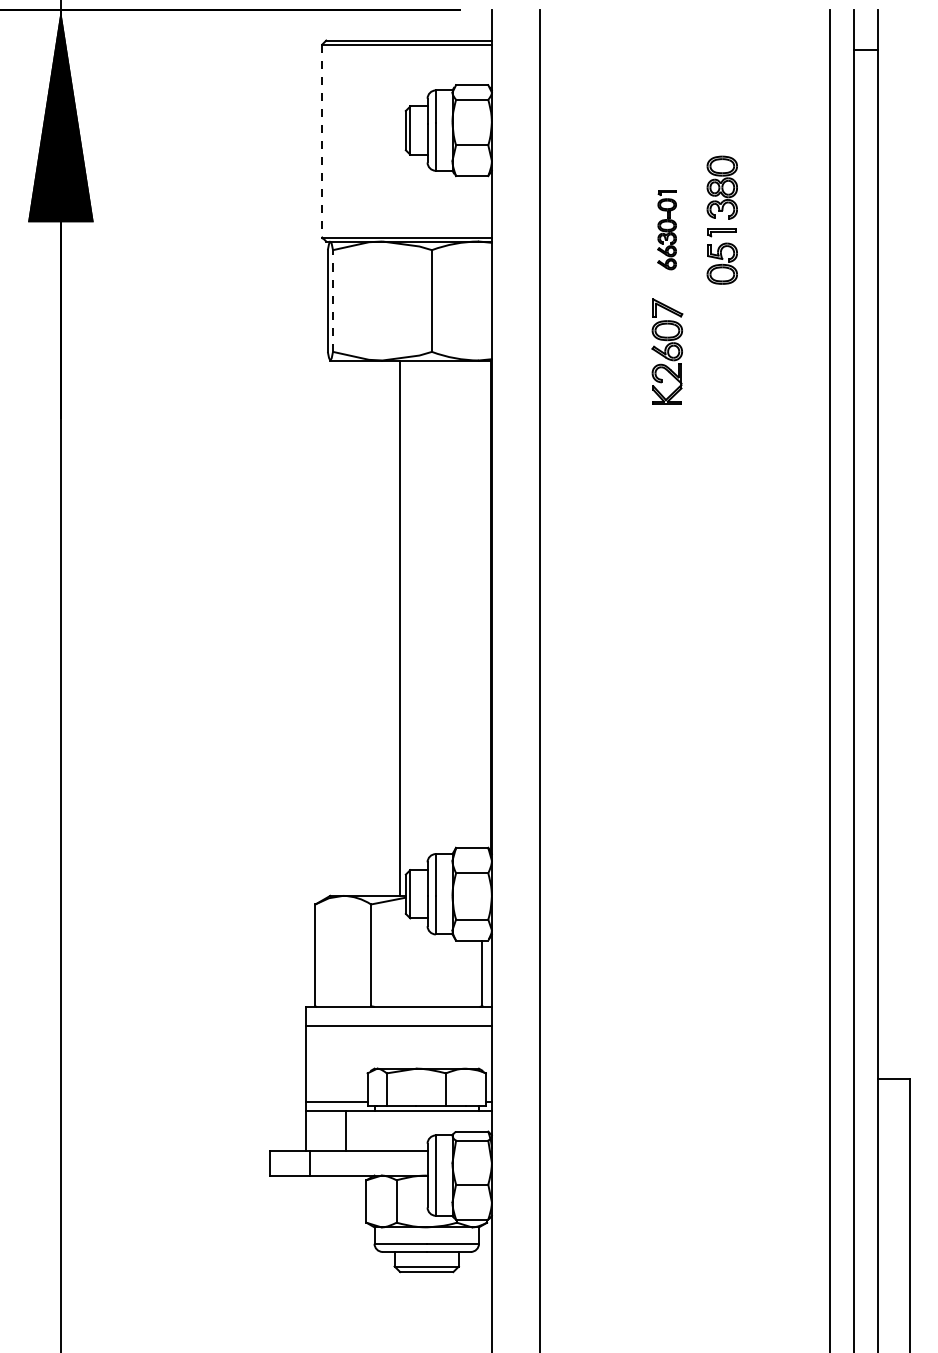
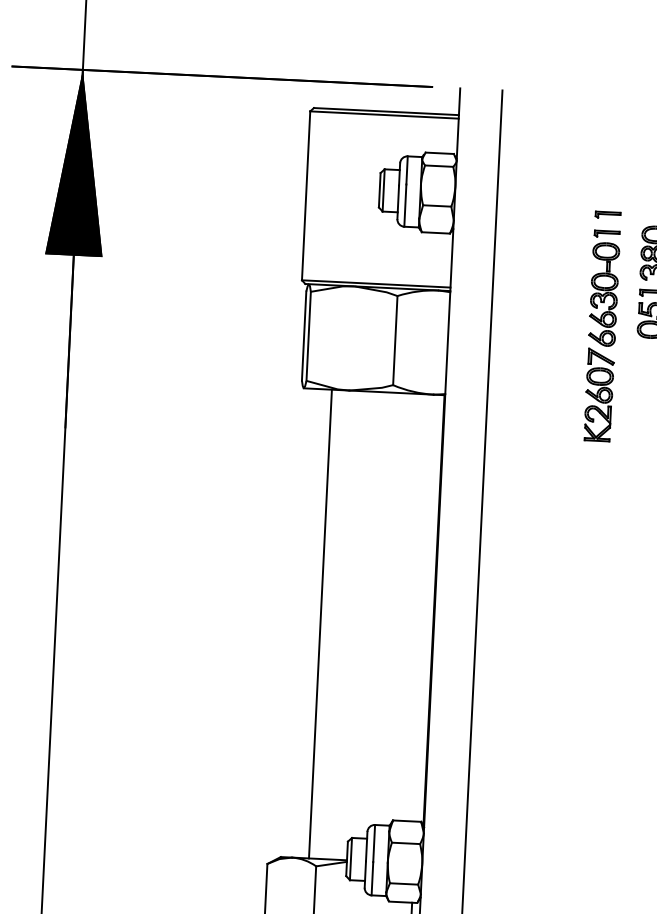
line: (322, 141) -> (306, 196), dashed -> solid
part: (666, 146) -> (607, 215), added
part: (666, 230) -> (603, 288), size x1.67
line: (333, 301) -> (309, 336), dashed -> solid
line: (400, 627) -> (320, 623), moved

